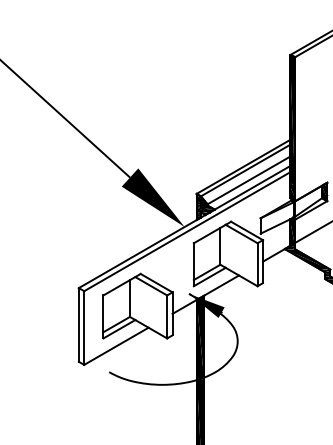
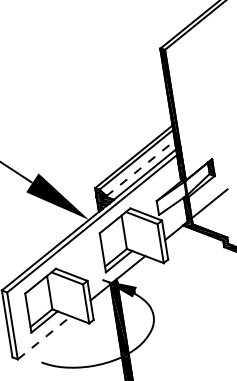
line: (249, 180) -> (141, 168), solid -> dashed
line: (116, 346) -> (44, 338), solid -> dashed

